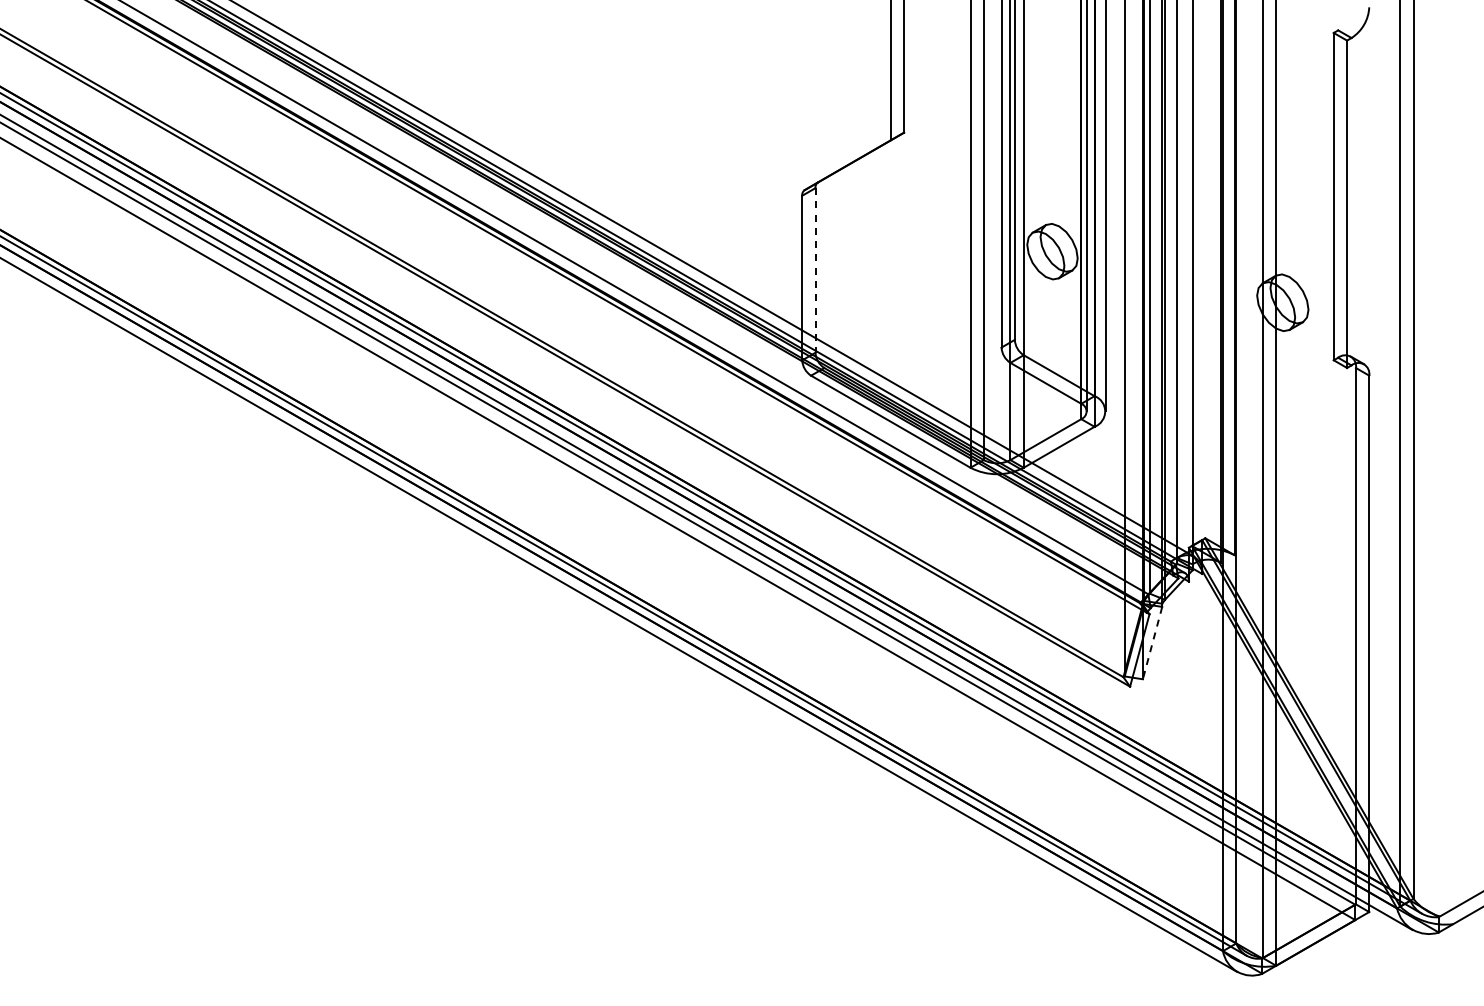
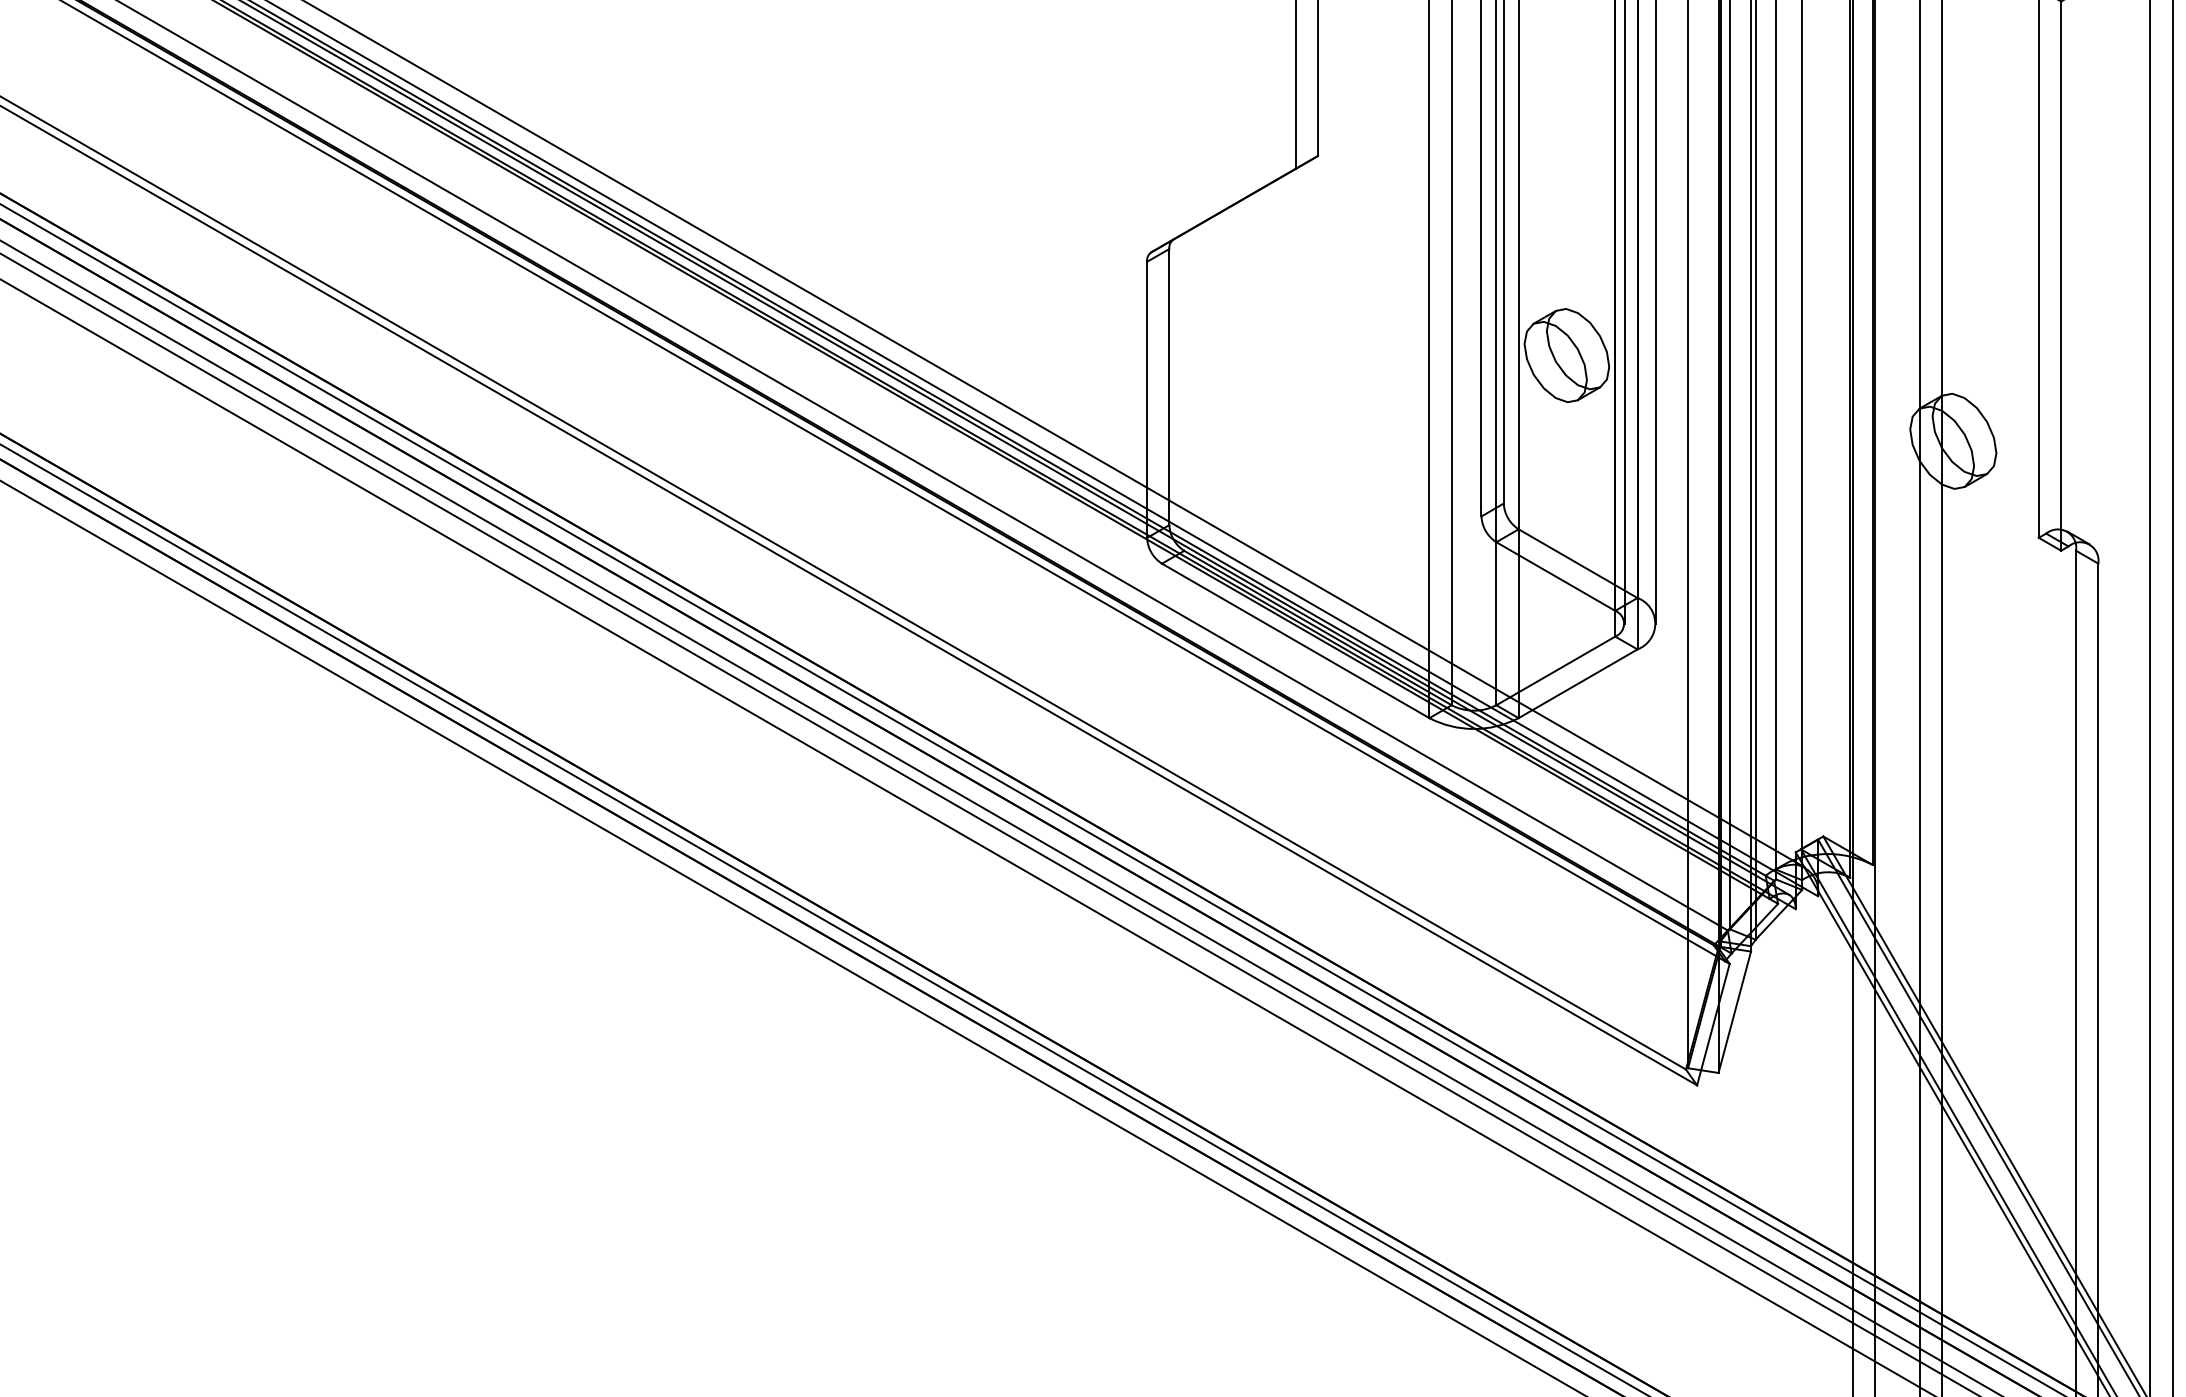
line: (815, 270) -> (1169, 387), dashed -> solid
line: (1152, 643) -> (1734, 1012), dashed -> solid

